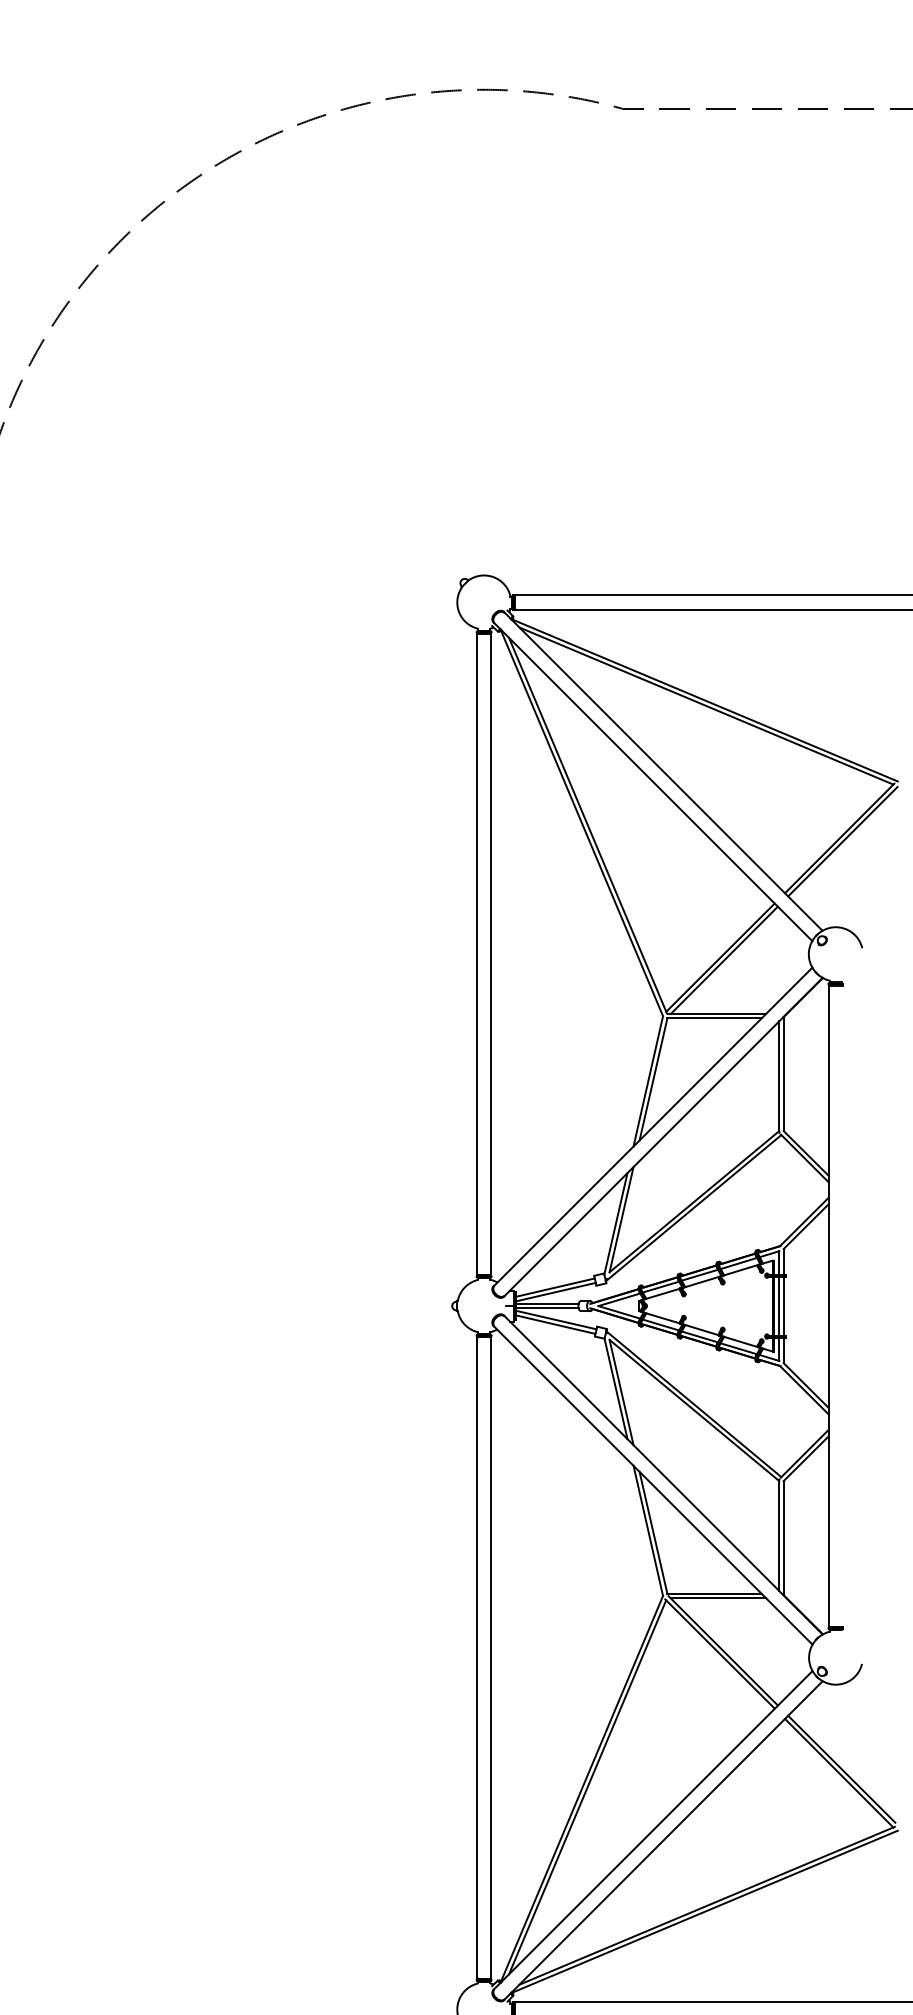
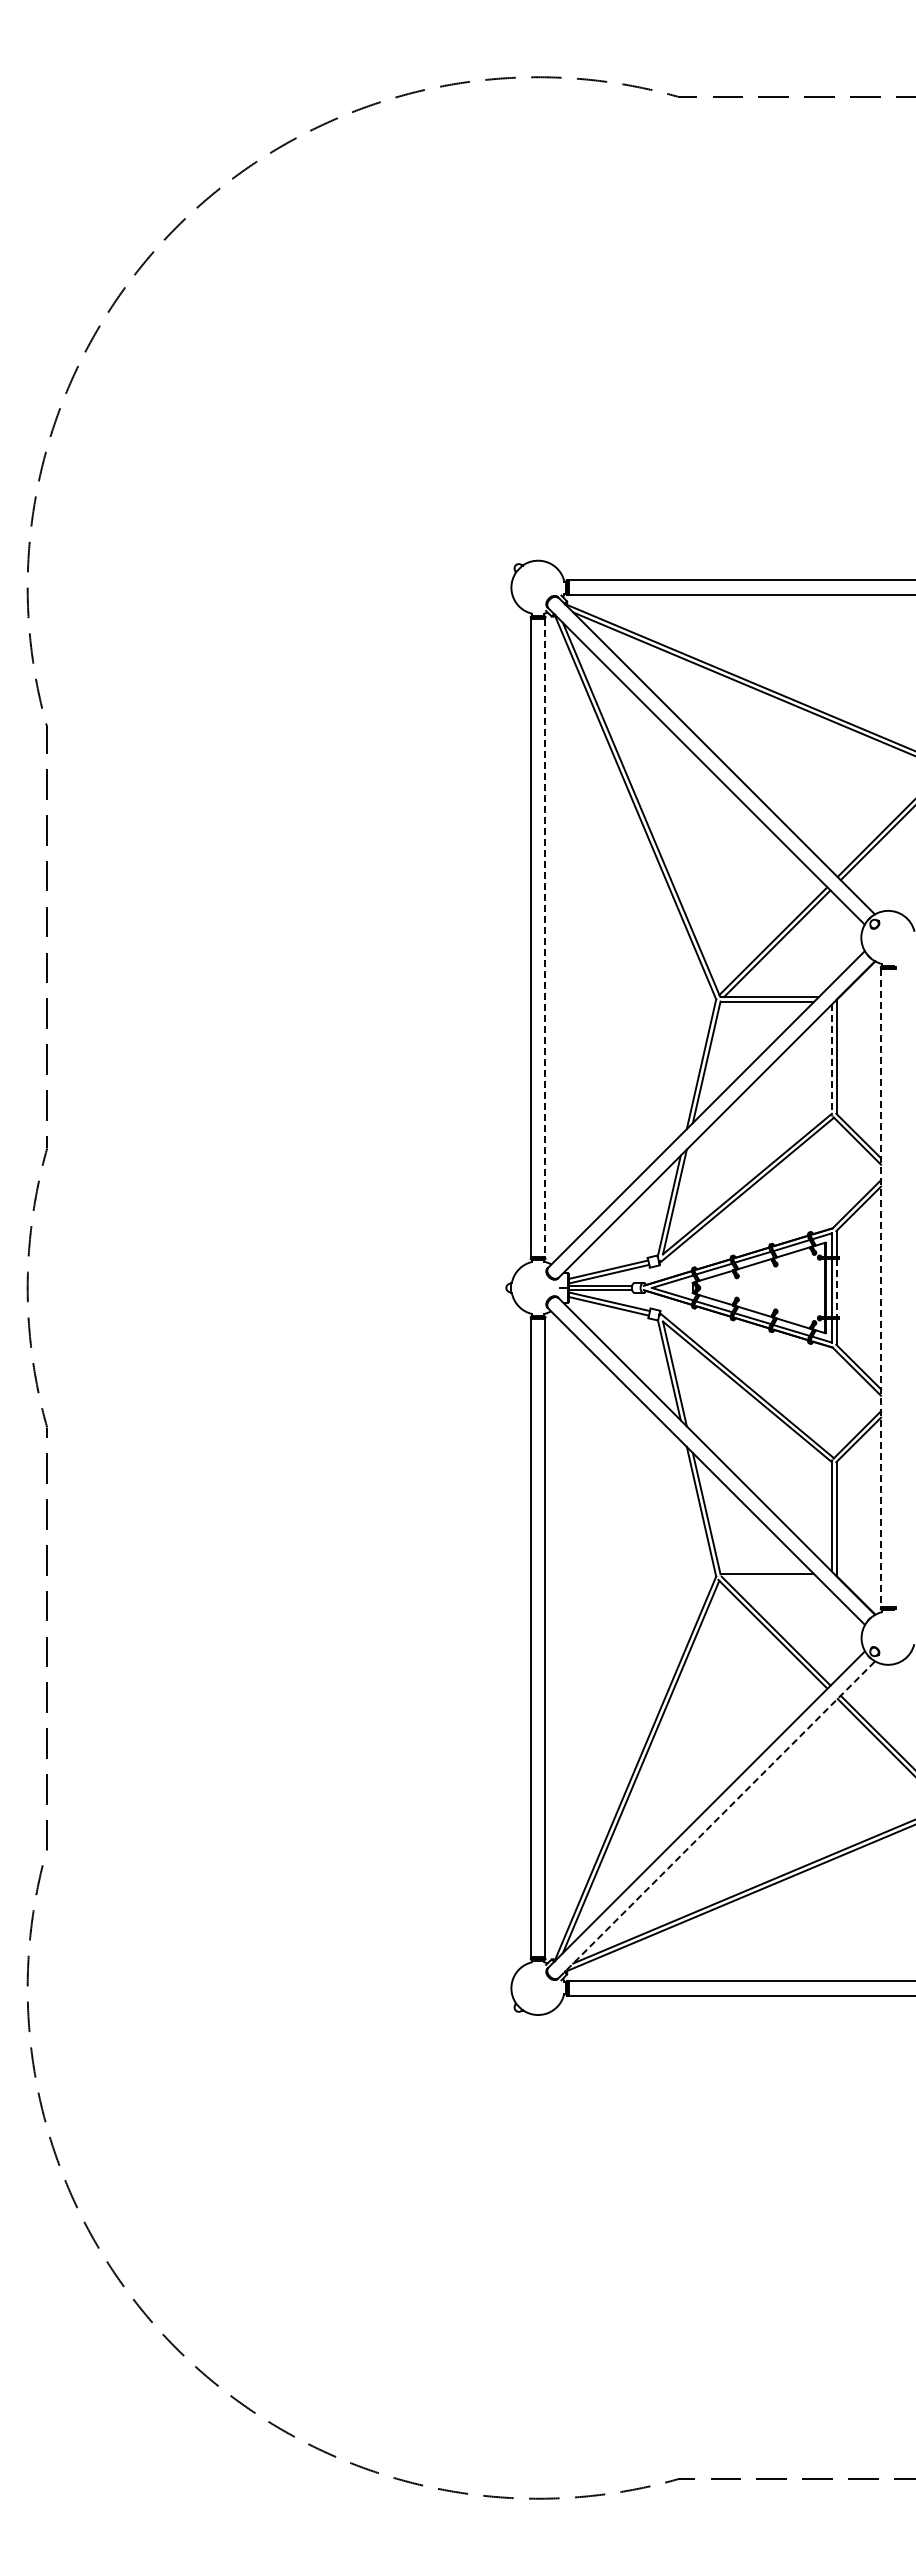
line: (491, 955) -> (545, 938), solid -> dashed
line: (778, 1076) -> (831, 1059), solid -> dashed
line: (783, 1306) -> (836, 1288), solid -> dashed
line: (829, 1306) -> (881, 1288), solid -> dashed
line: (718, 1597) -> (771, 1578), removed
line: (663, 1840) -> (716, 1819), solid -> dashed

